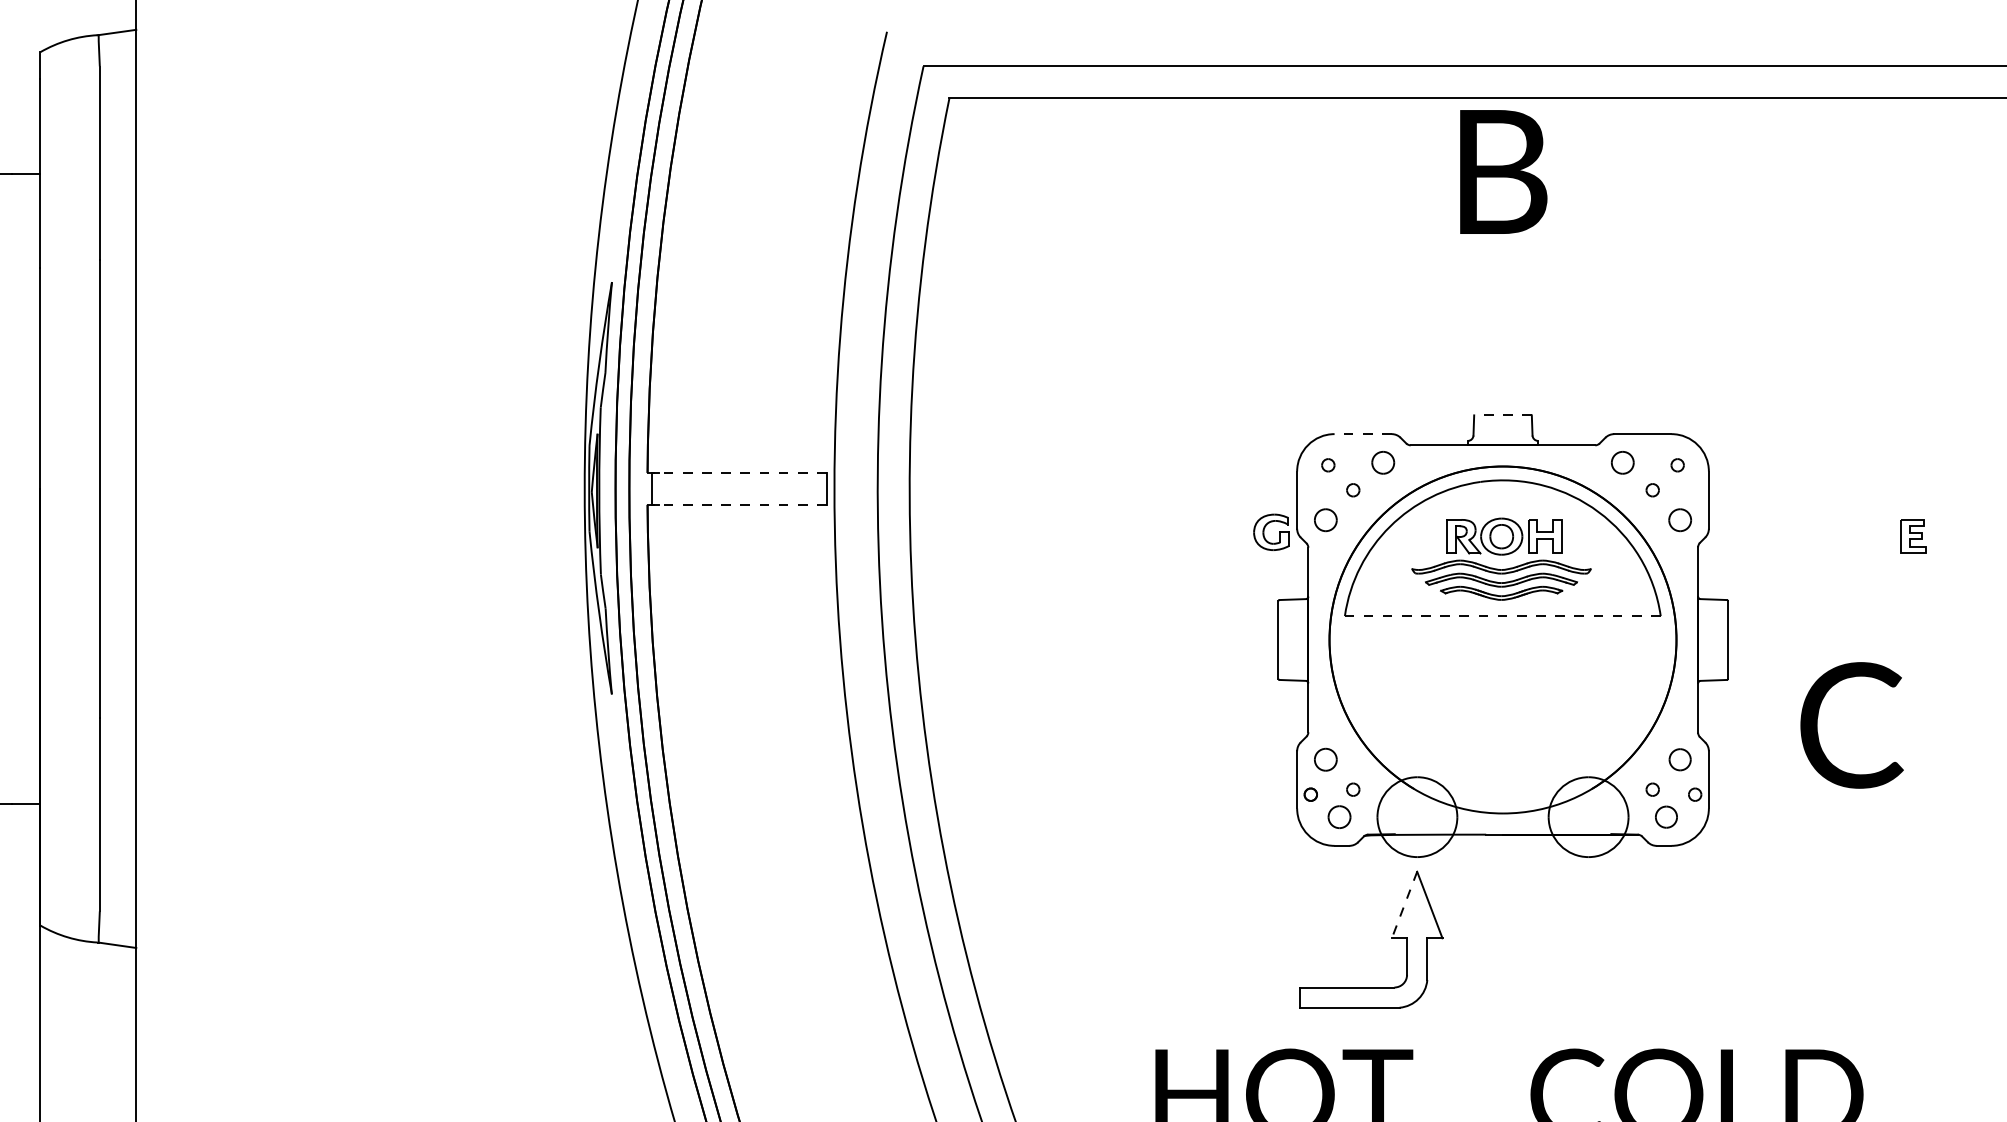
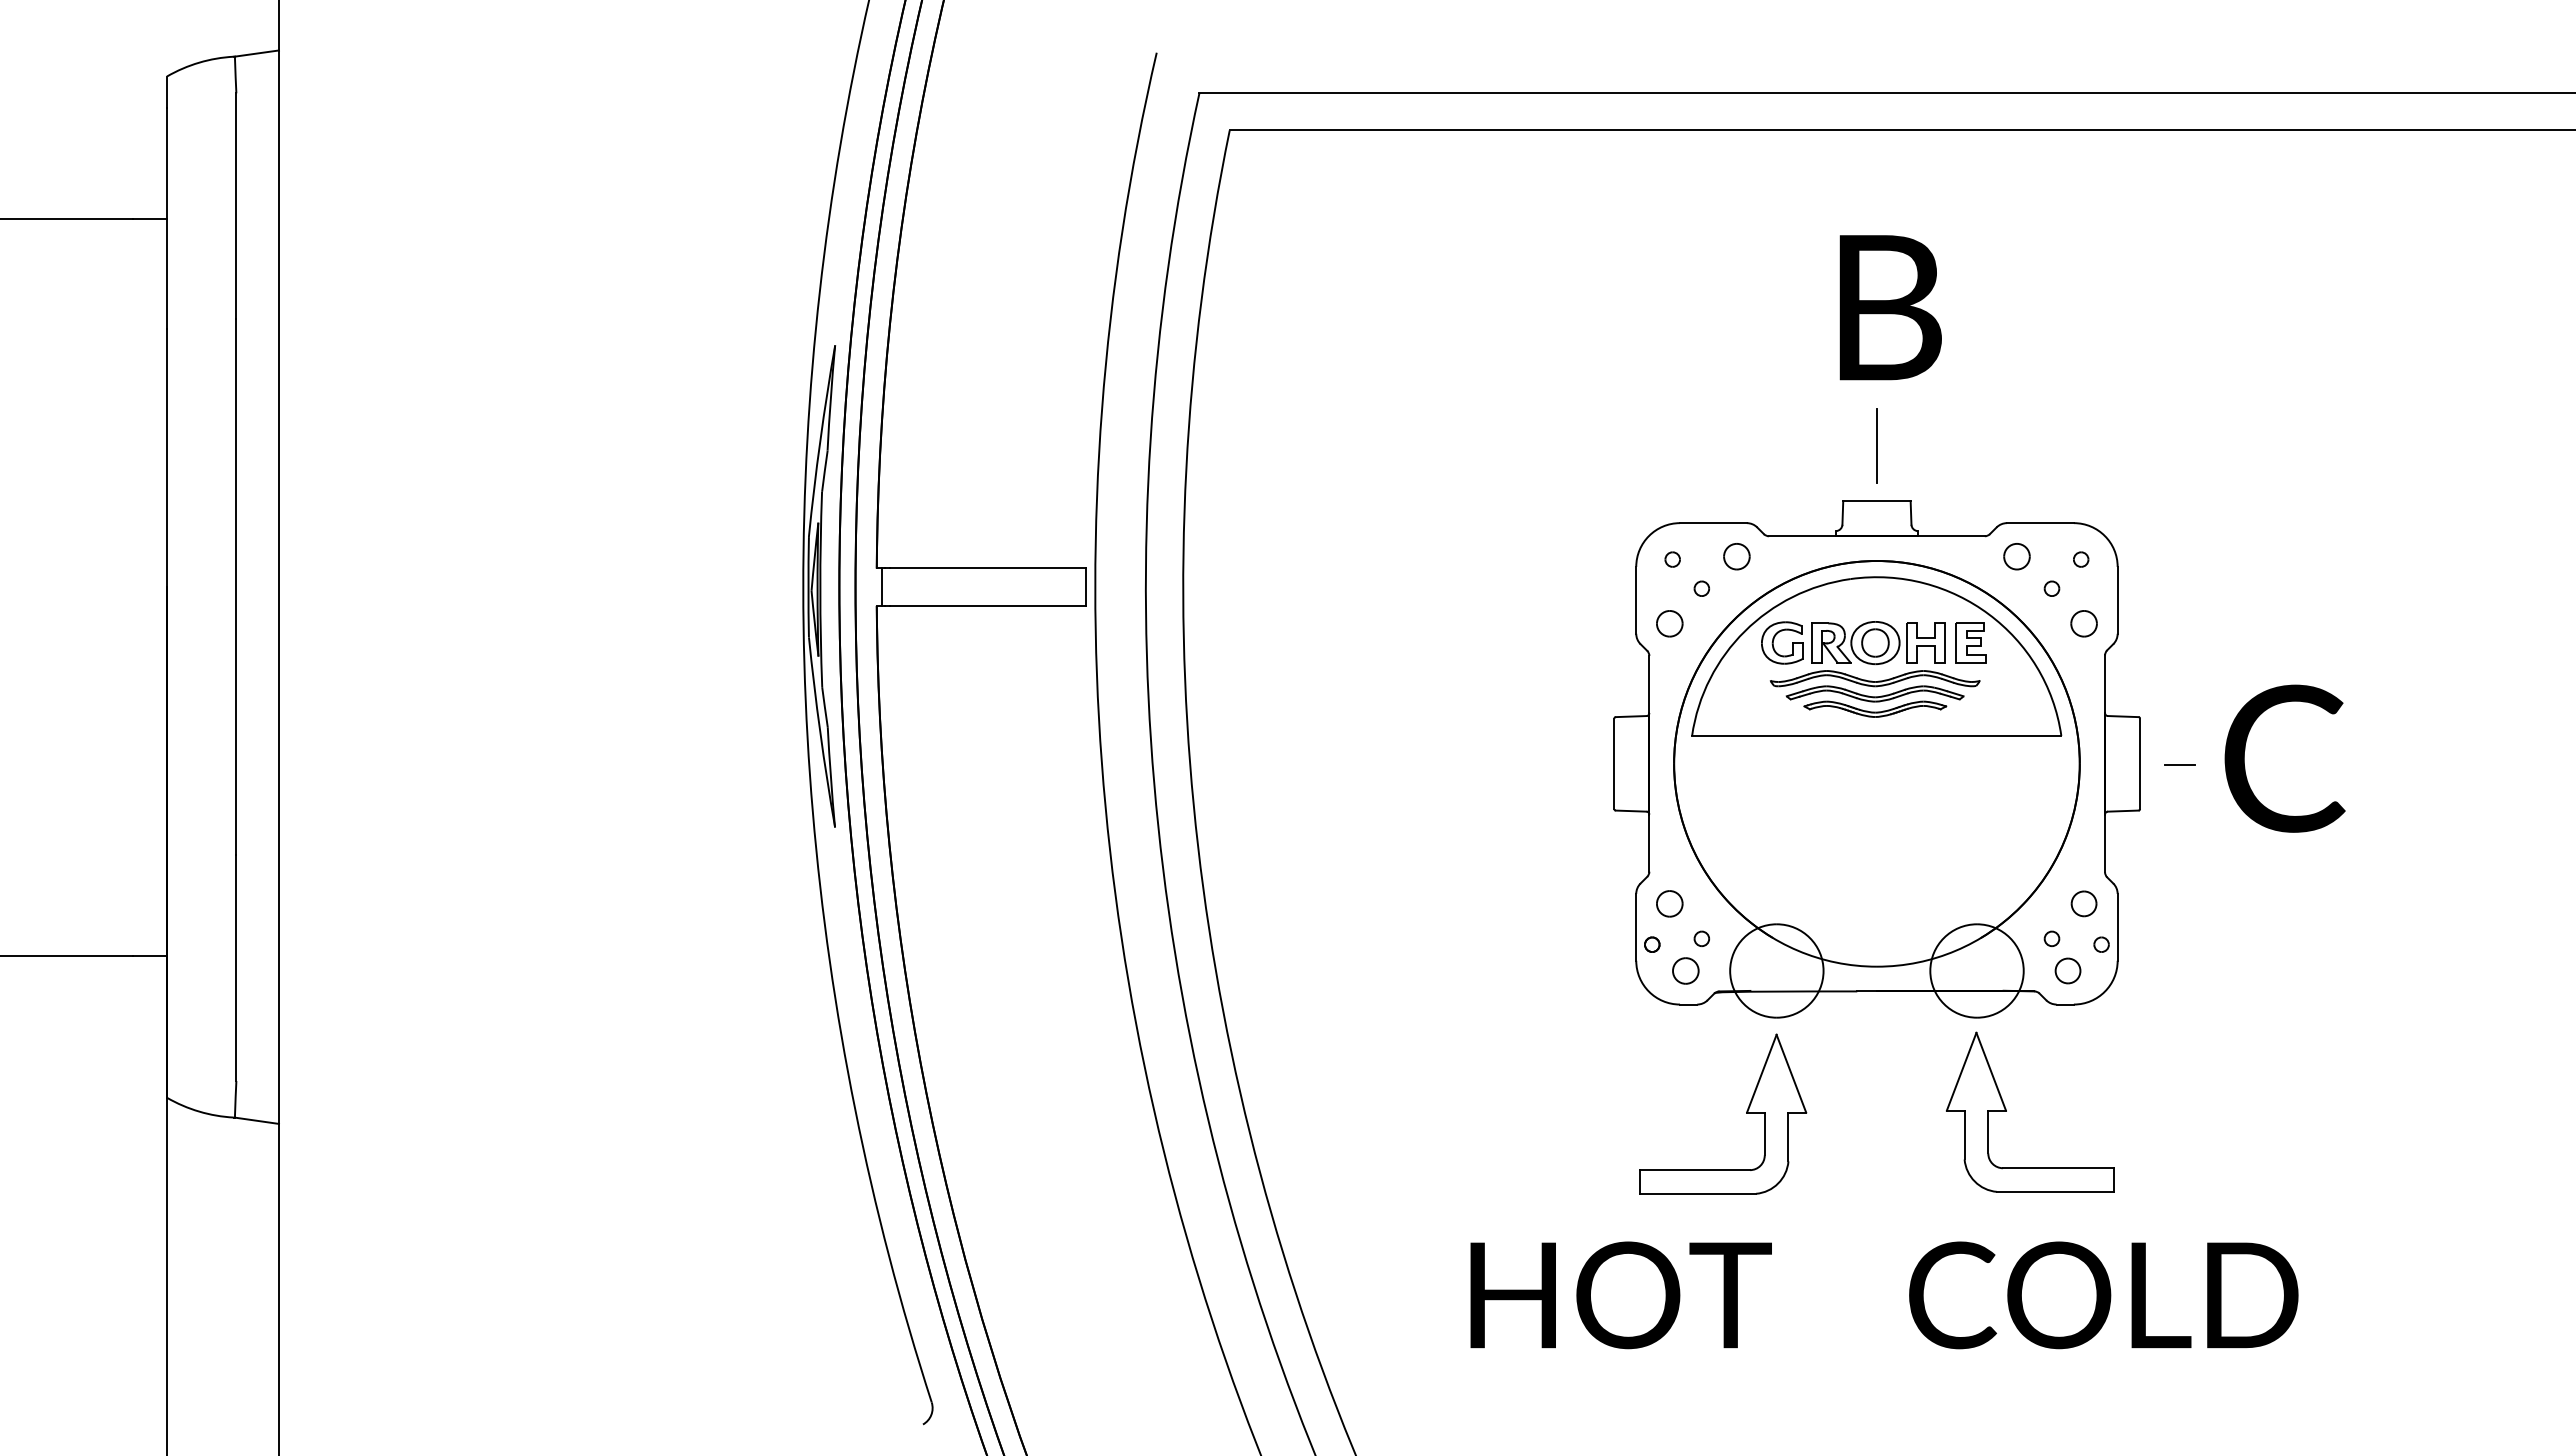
text: (1503, 171) -> (1890, 307), moved
line: (1502, 368) -> (1876, 446), added
line: (1502, 415) -> (1876, 501), dashed -> solid
line: (1362, 434) -> (1712, 523), dashed -> solid
line: (742, 472) -> (987, 568), dashed -> solid
line: (742, 504) -> (987, 605), dashed -> solid
part: (1264, 529) -> (1774, 639), moved
part: (1913, 536) -> (1970, 642), moved
line: (1502, 615) -> (1876, 735), dashed -> solid
line: (1761, 640) -> (2179, 764), added
text: (1851, 725) -> (2284, 758), moved
line: (1404, 904) -> (1761, 1073), dashed -> solid
part: (1613, 937) -> (2006, 1111), added

